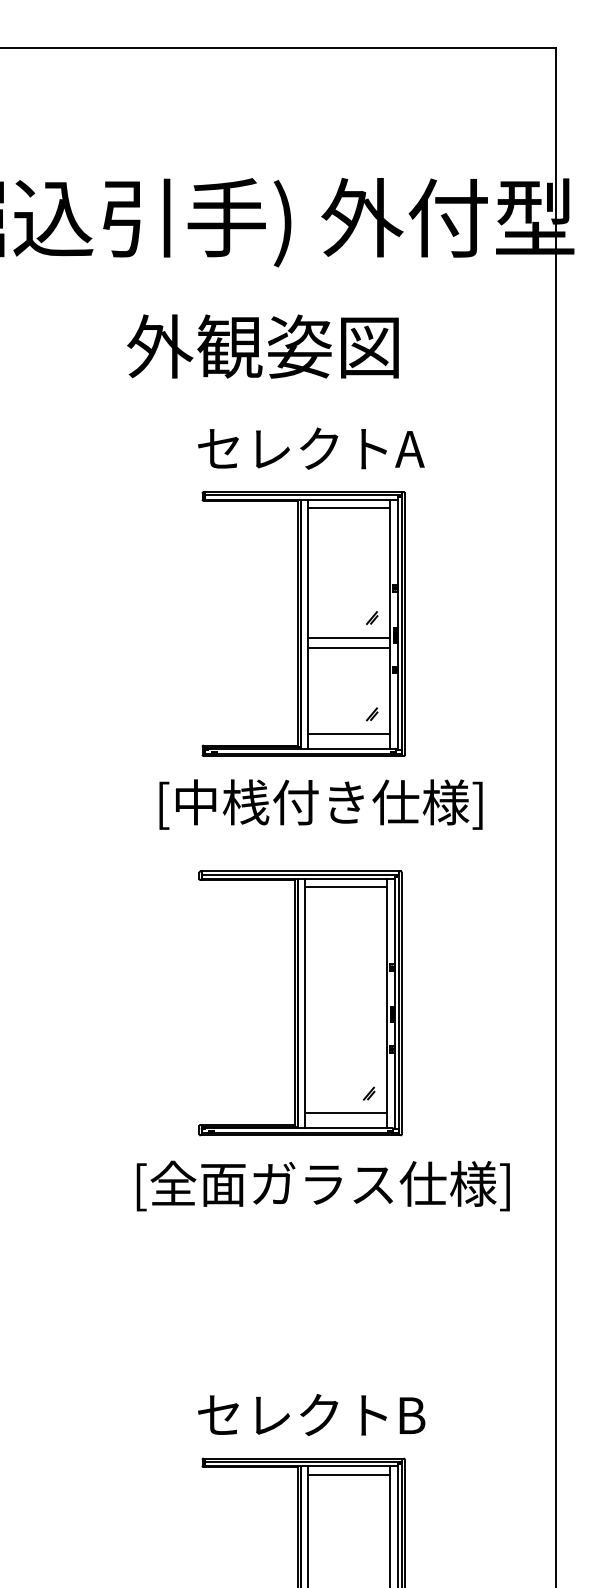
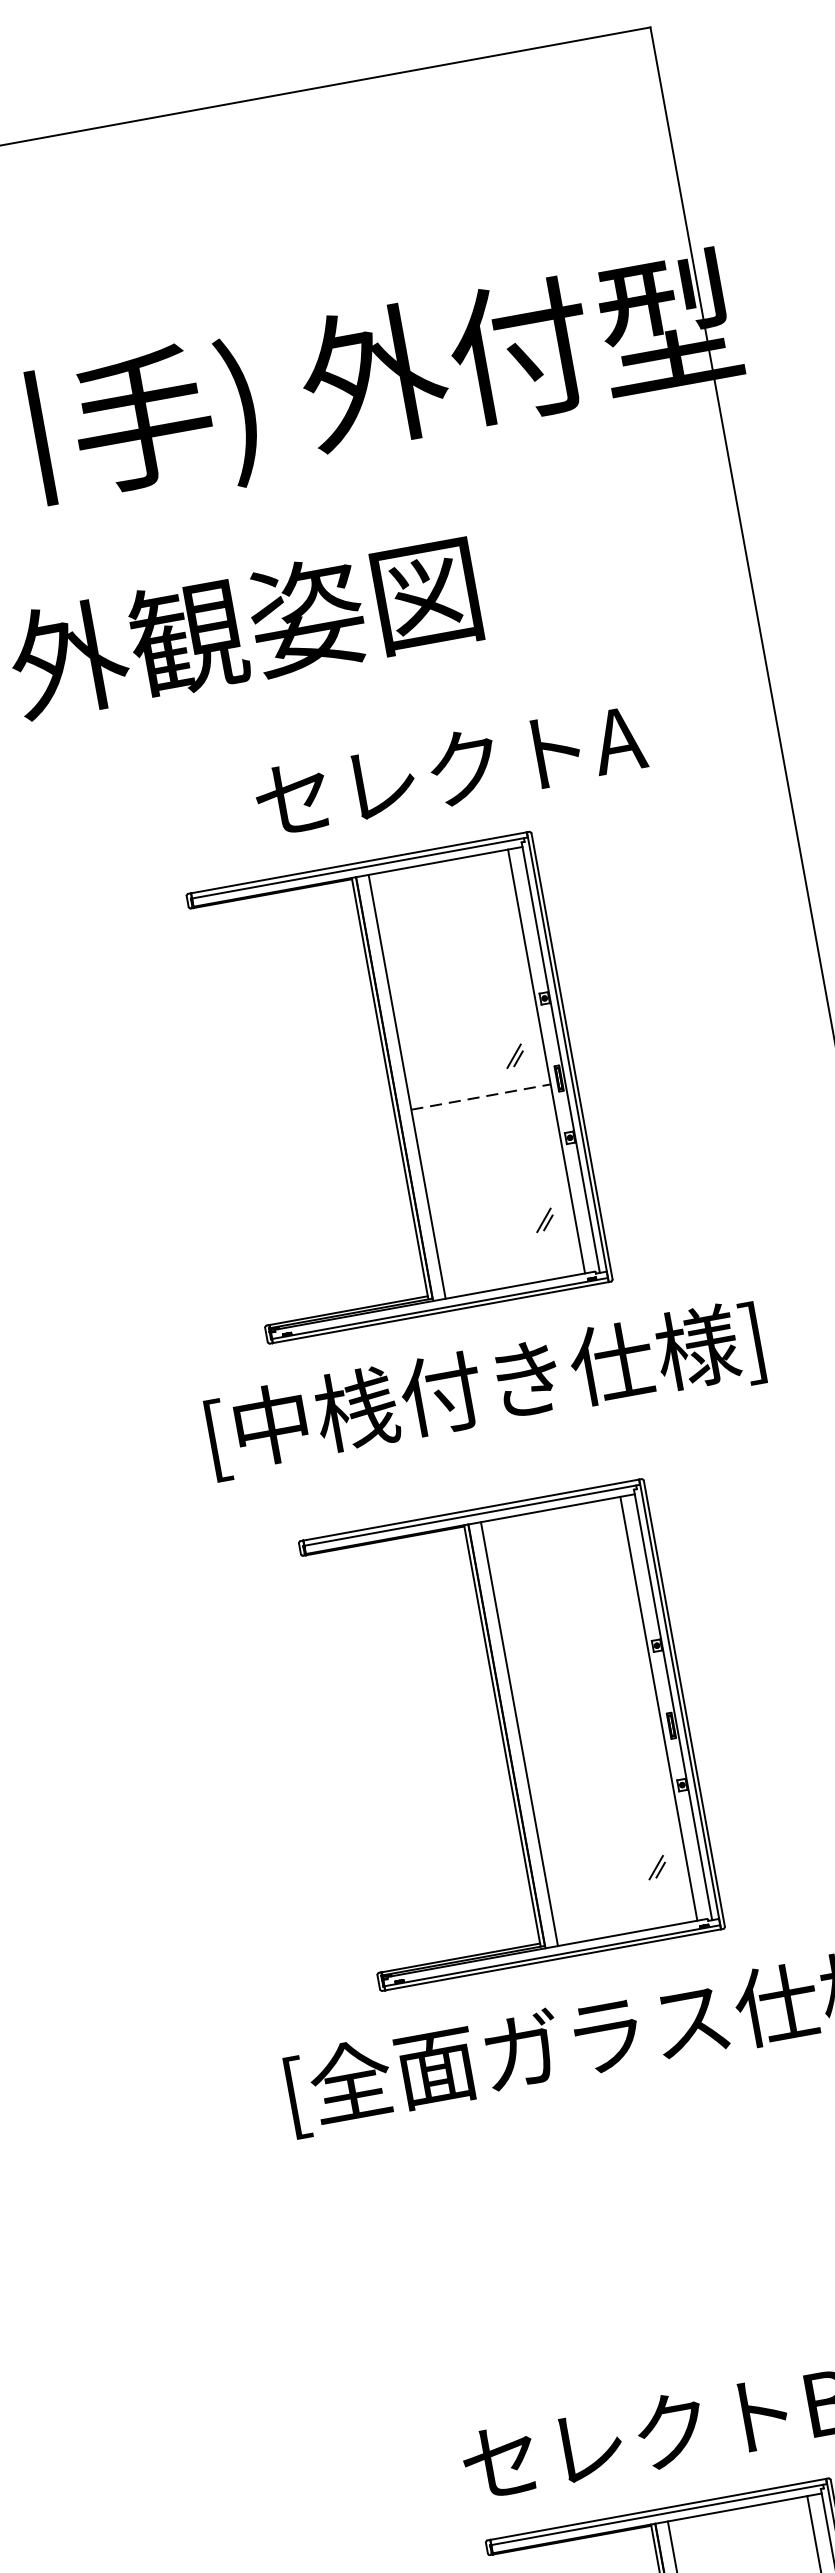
text: (311, 448) -> (450, 769), moved
line: (348, 508) -> (440, 876), removed
line: (348, 637) -> (480, 1096), solid -> dashed
line: (348, 647) -> (483, 1113), removed
line: (348, 734) -> (510, 1261), removed
line: (345, 887) -> (552, 1523), removed
line: (345, 1113) -> (622, 1908), removed
line: (348, 1474) -> (739, 2522), removed

